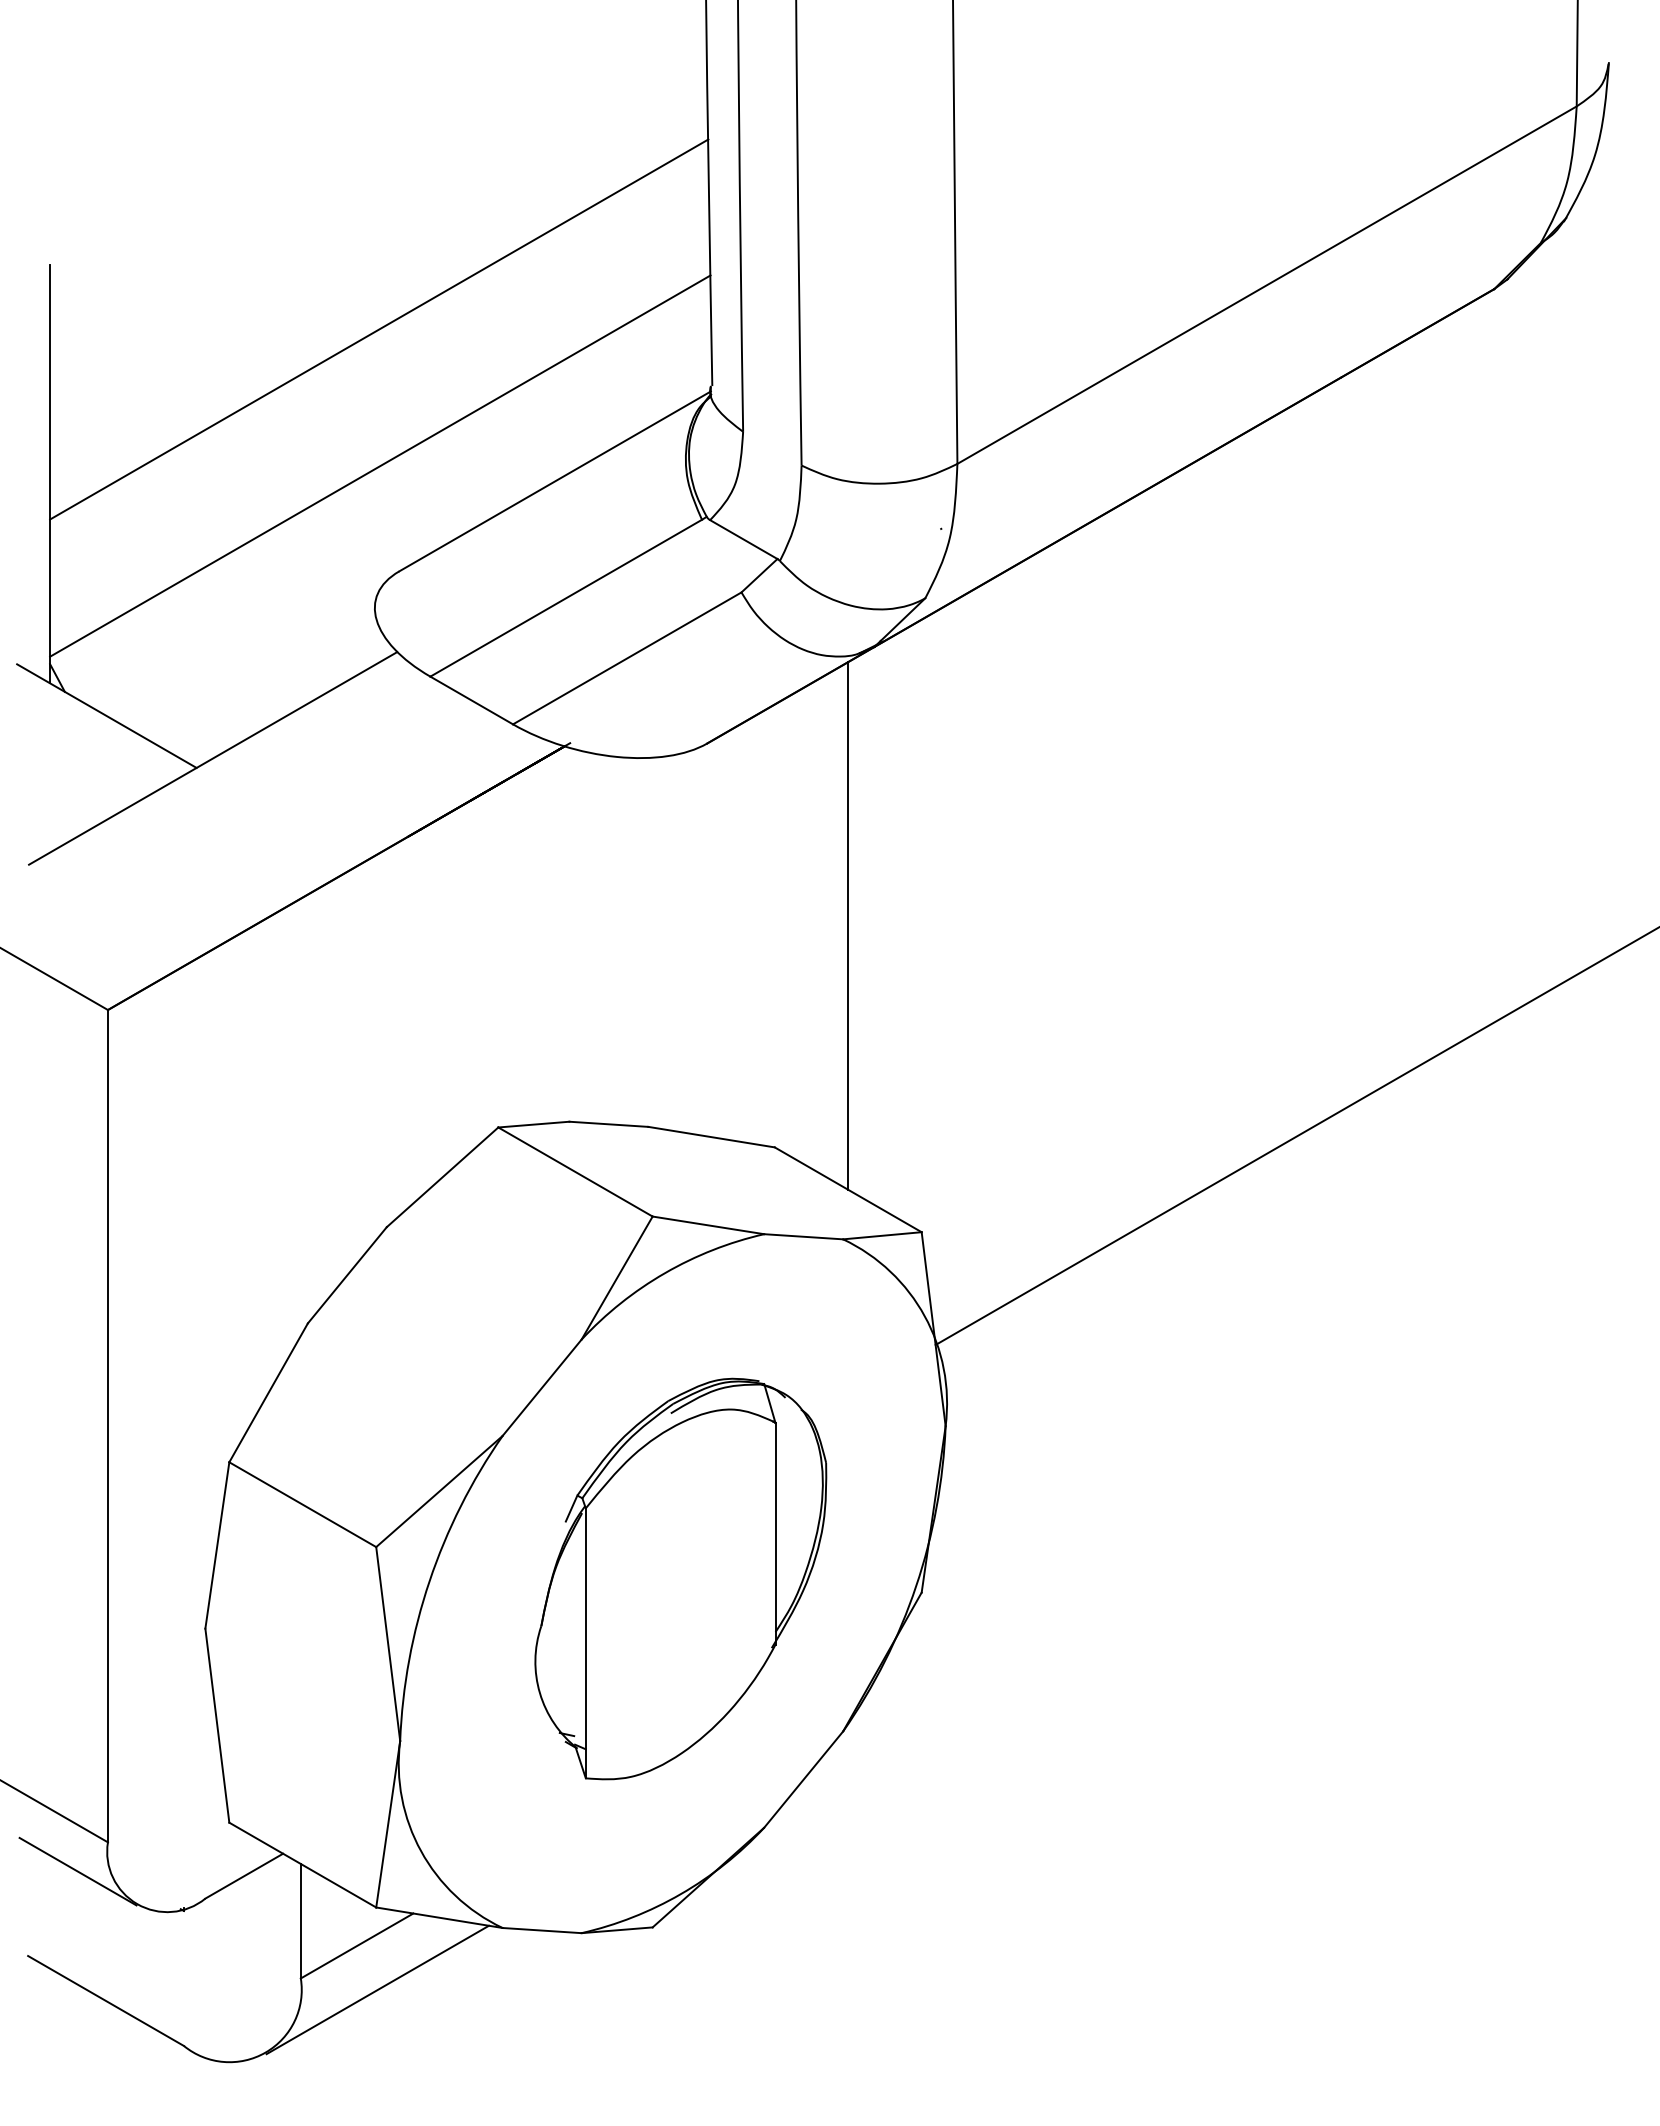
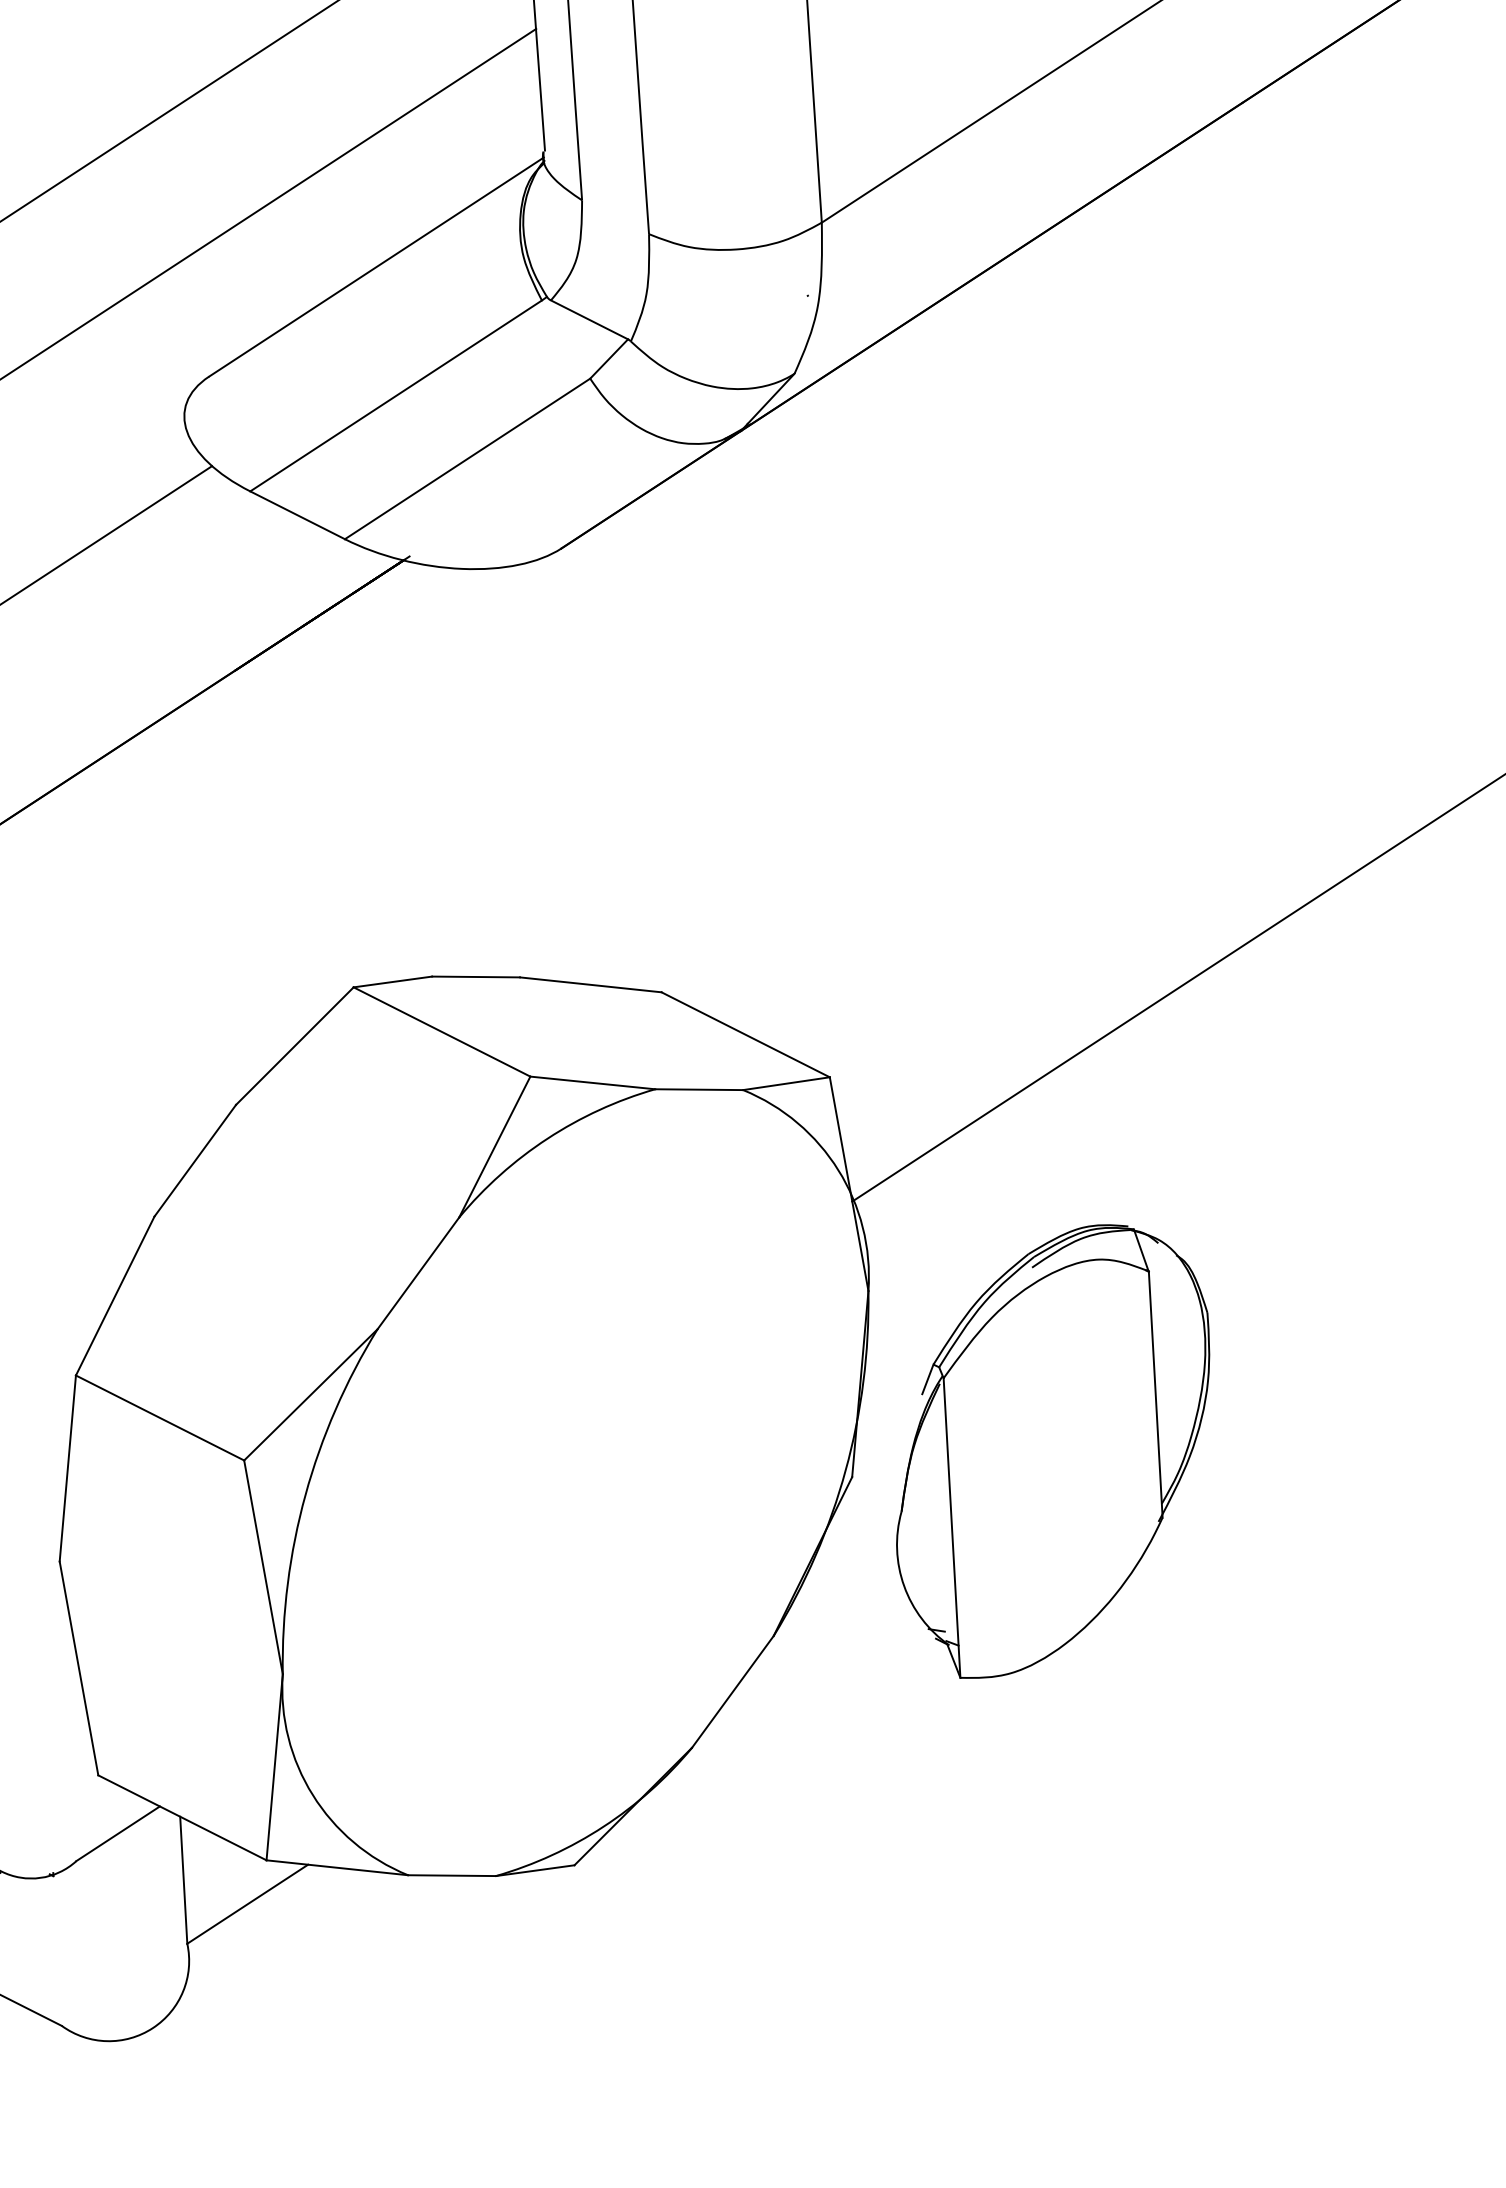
line: (848, 925) -> (729, 741), removed
part: (680, 1578) -> (1053, 1450), moved
line: (377, 1989) -> (273, 1951), removed

